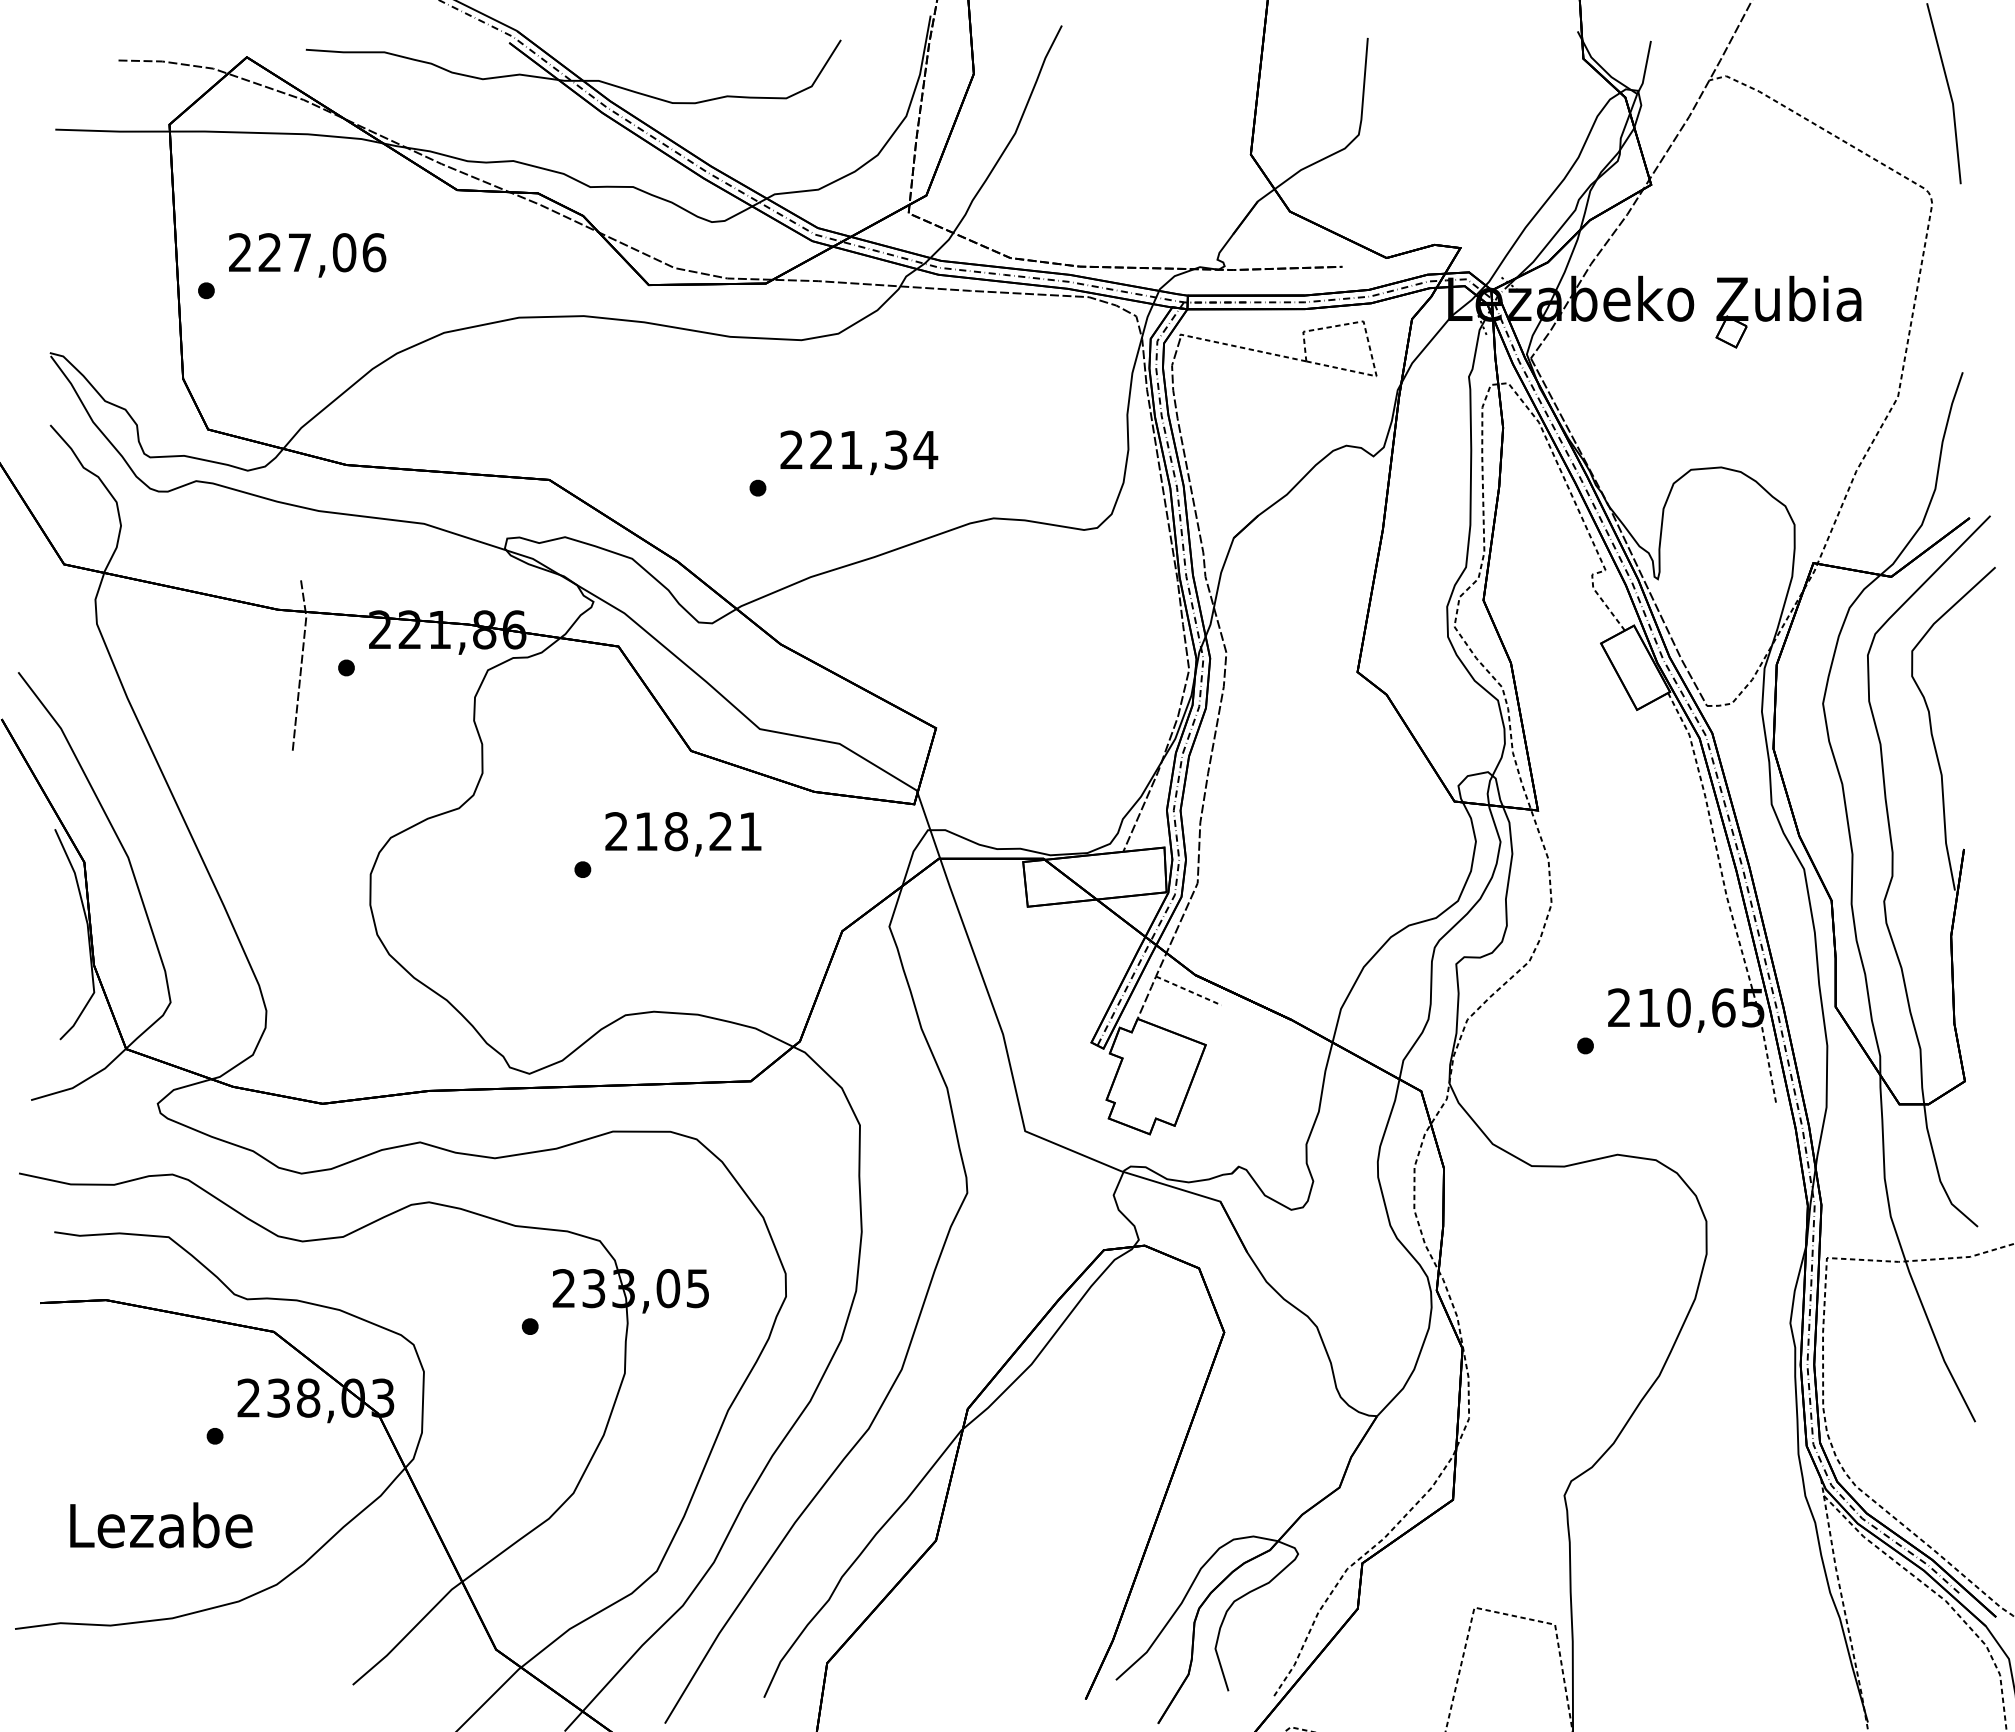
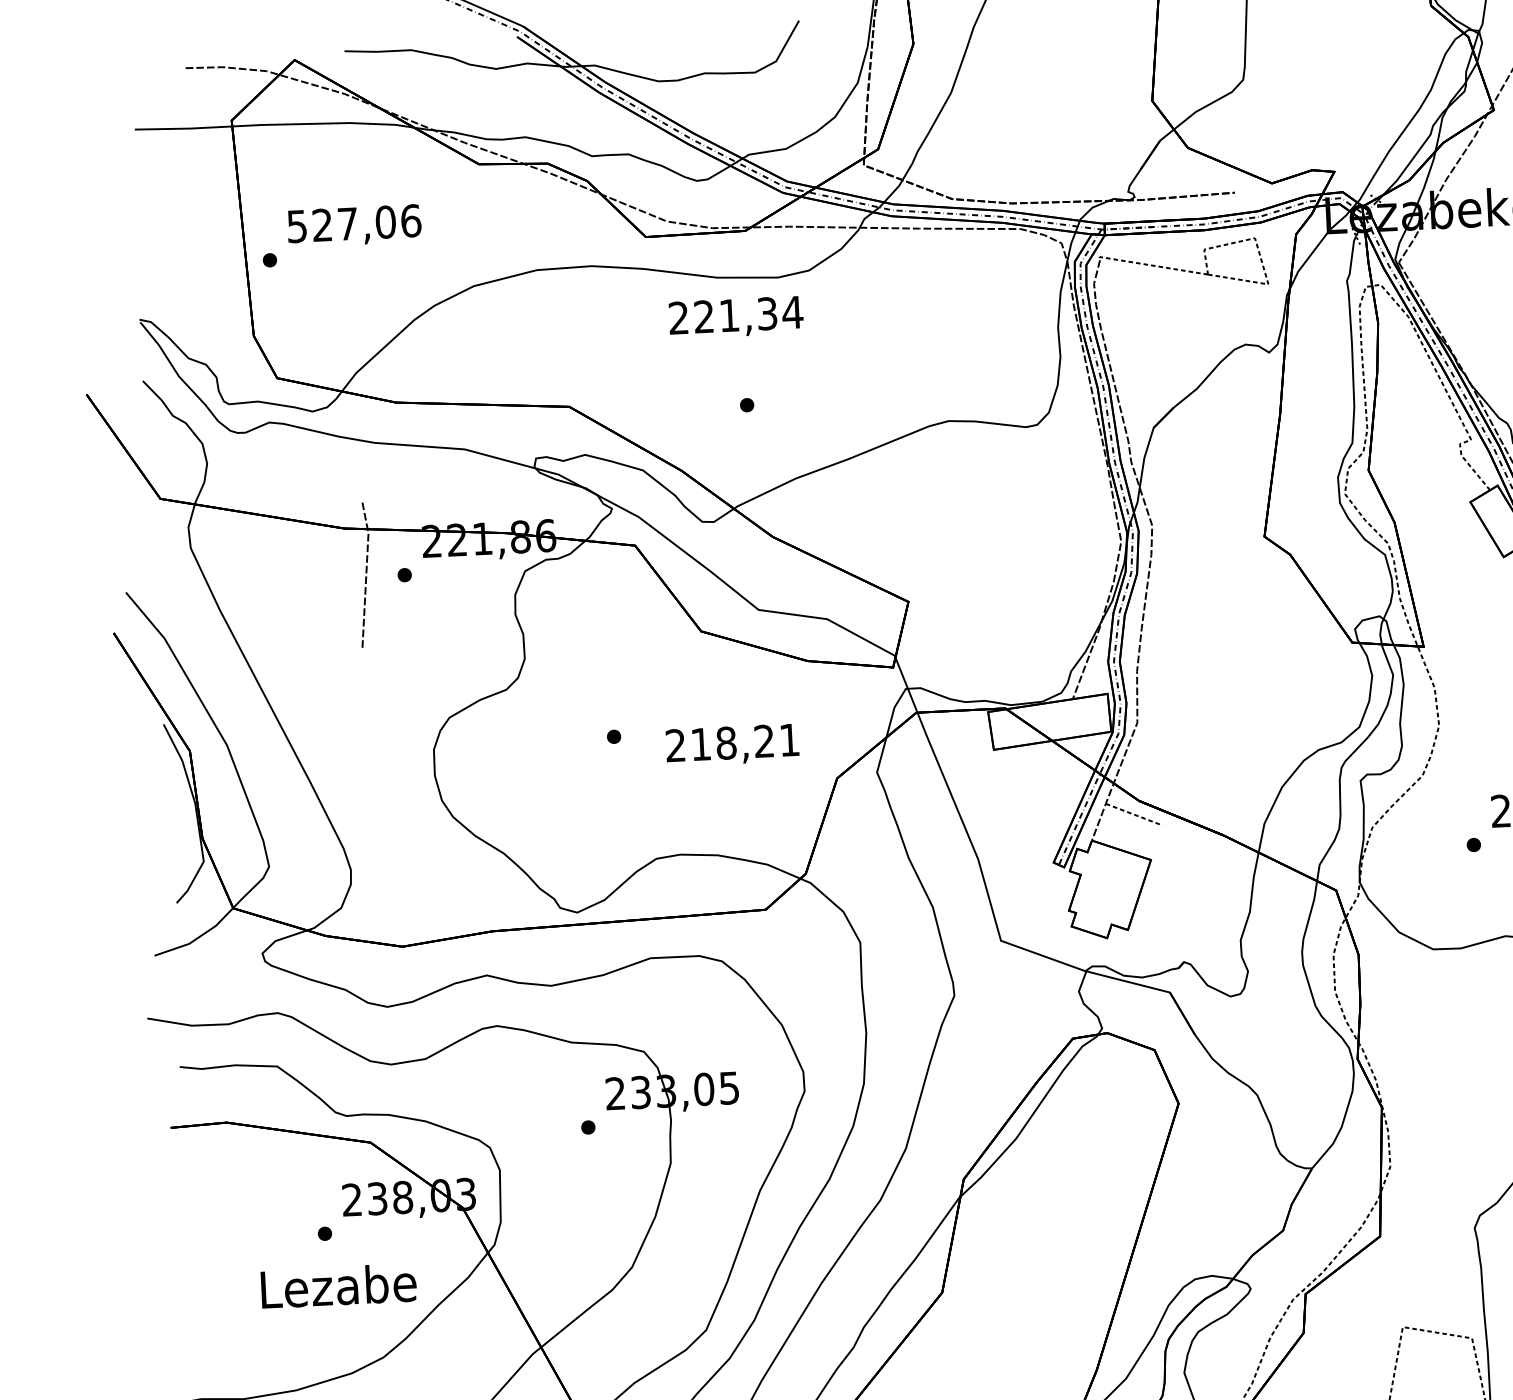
text: (240, 252) -> (297, 226), 227,06 -> 527,06
text: (859, 452) -> (736, 317), moved
text: (683, 834) -> (732, 745), moved
text: (161, 1525) -> (338, 1286), moved

